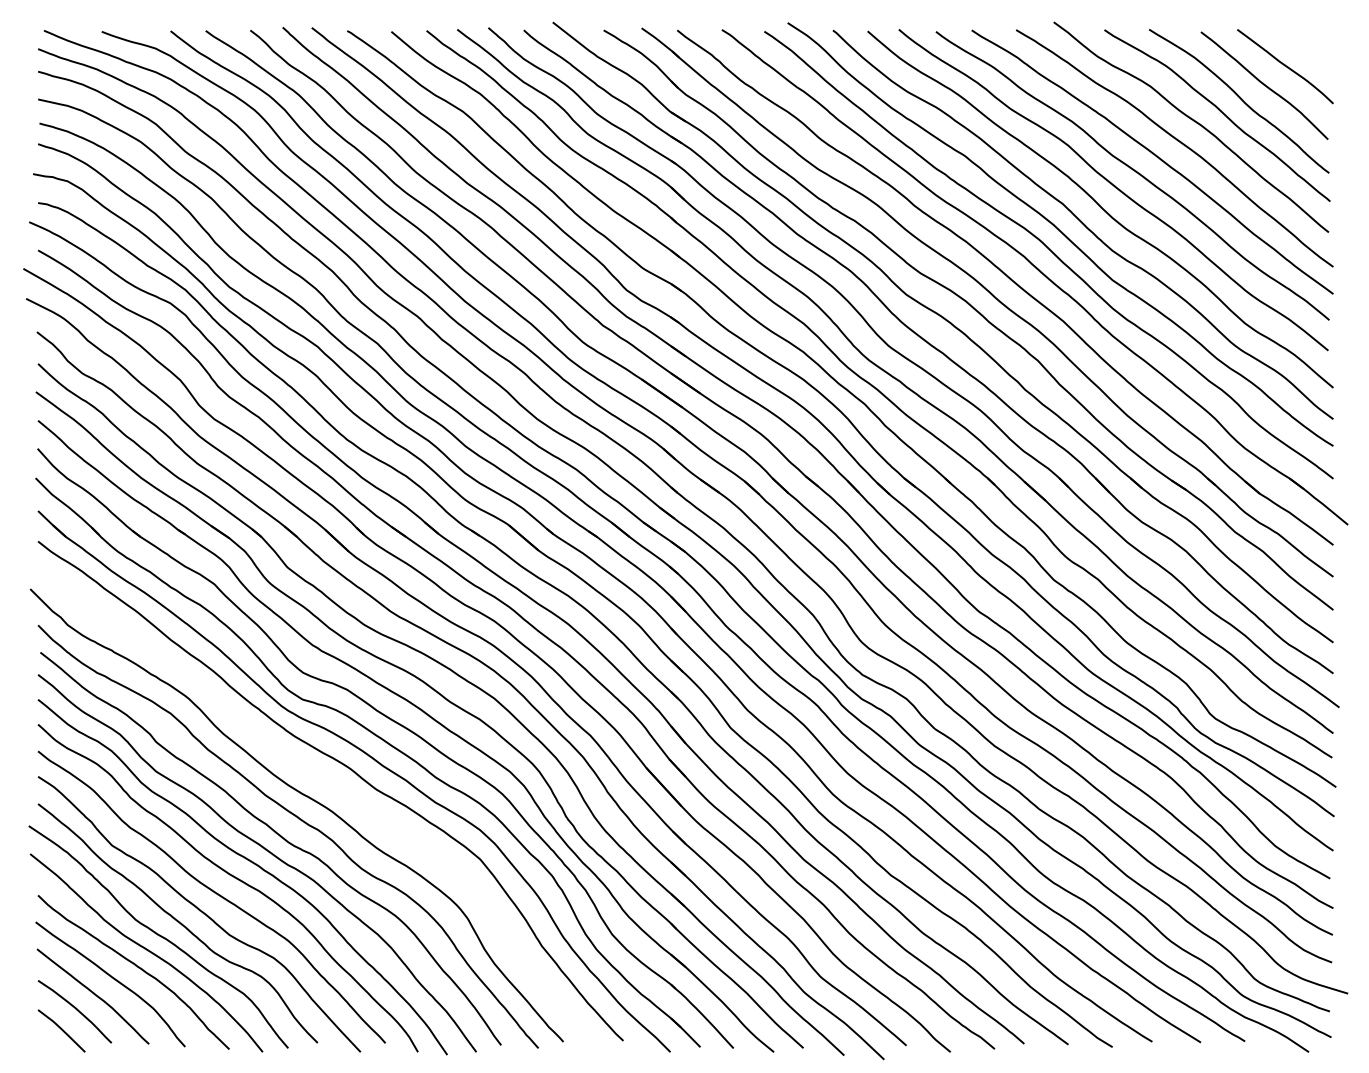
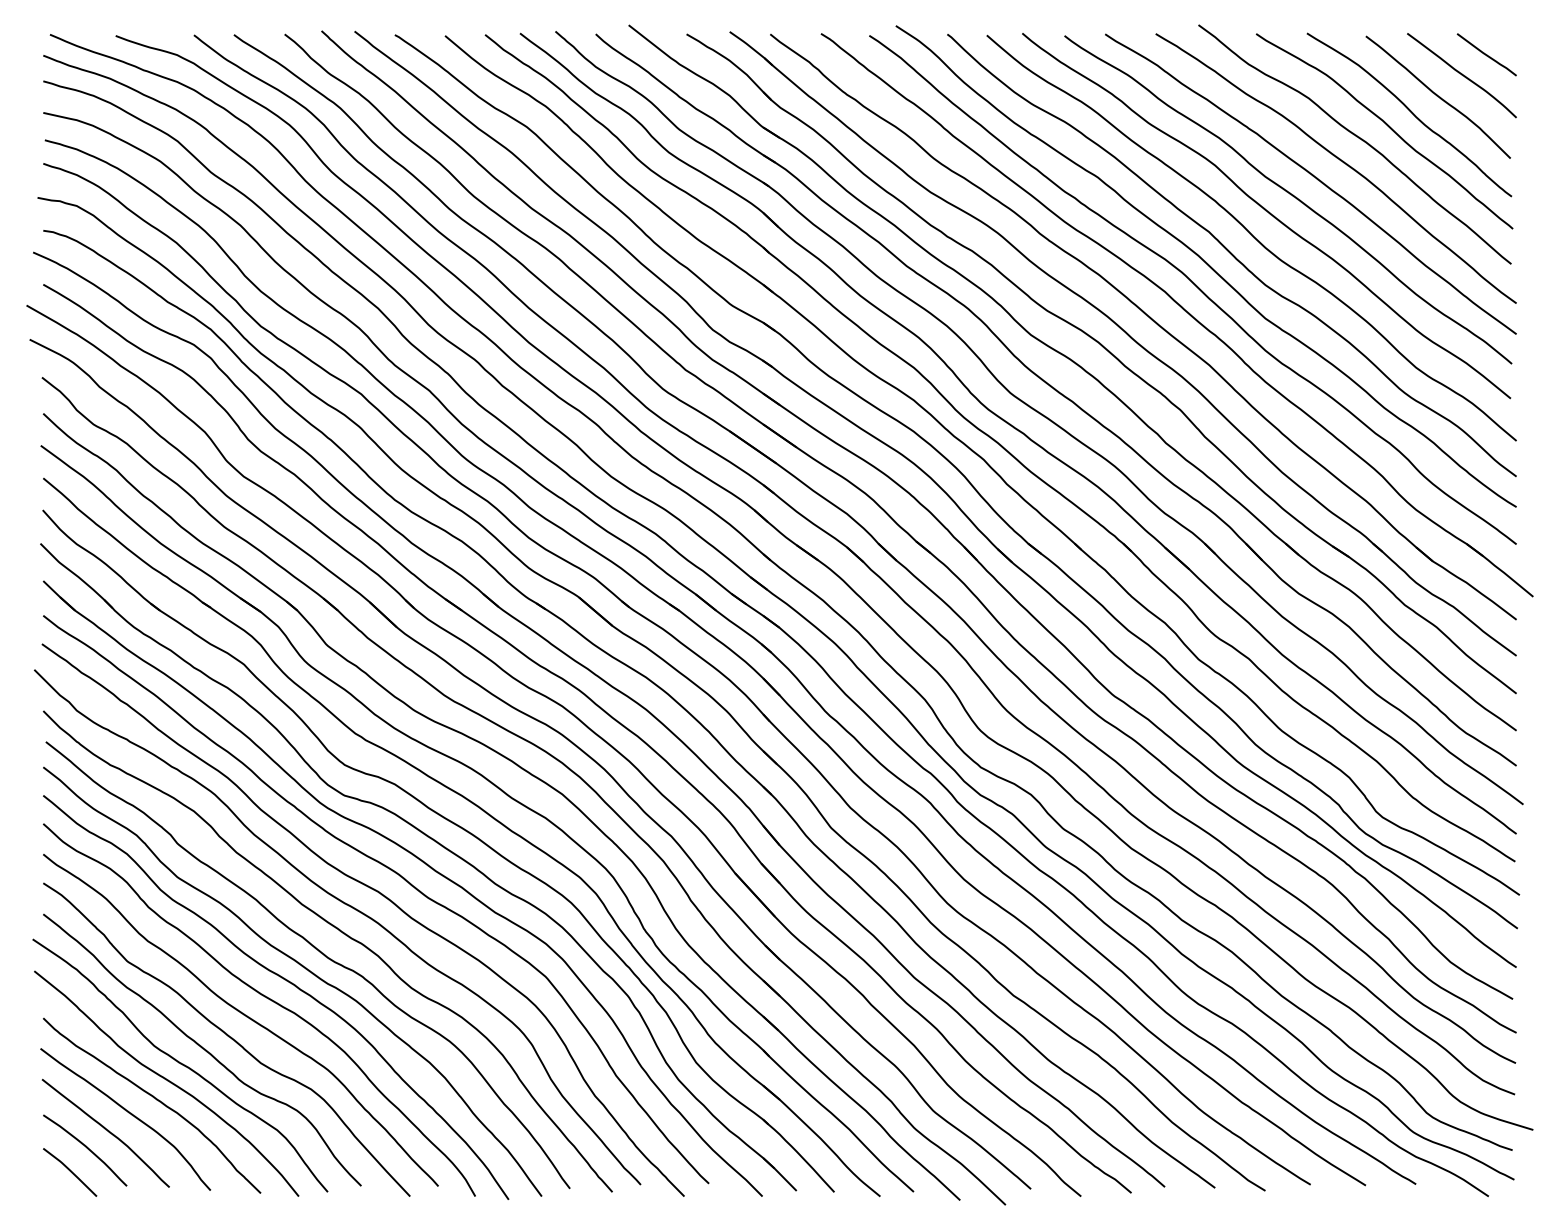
line: (1306, 48) -> (1485, 54), added
curve: (333, 786) -> (379, 894), added

